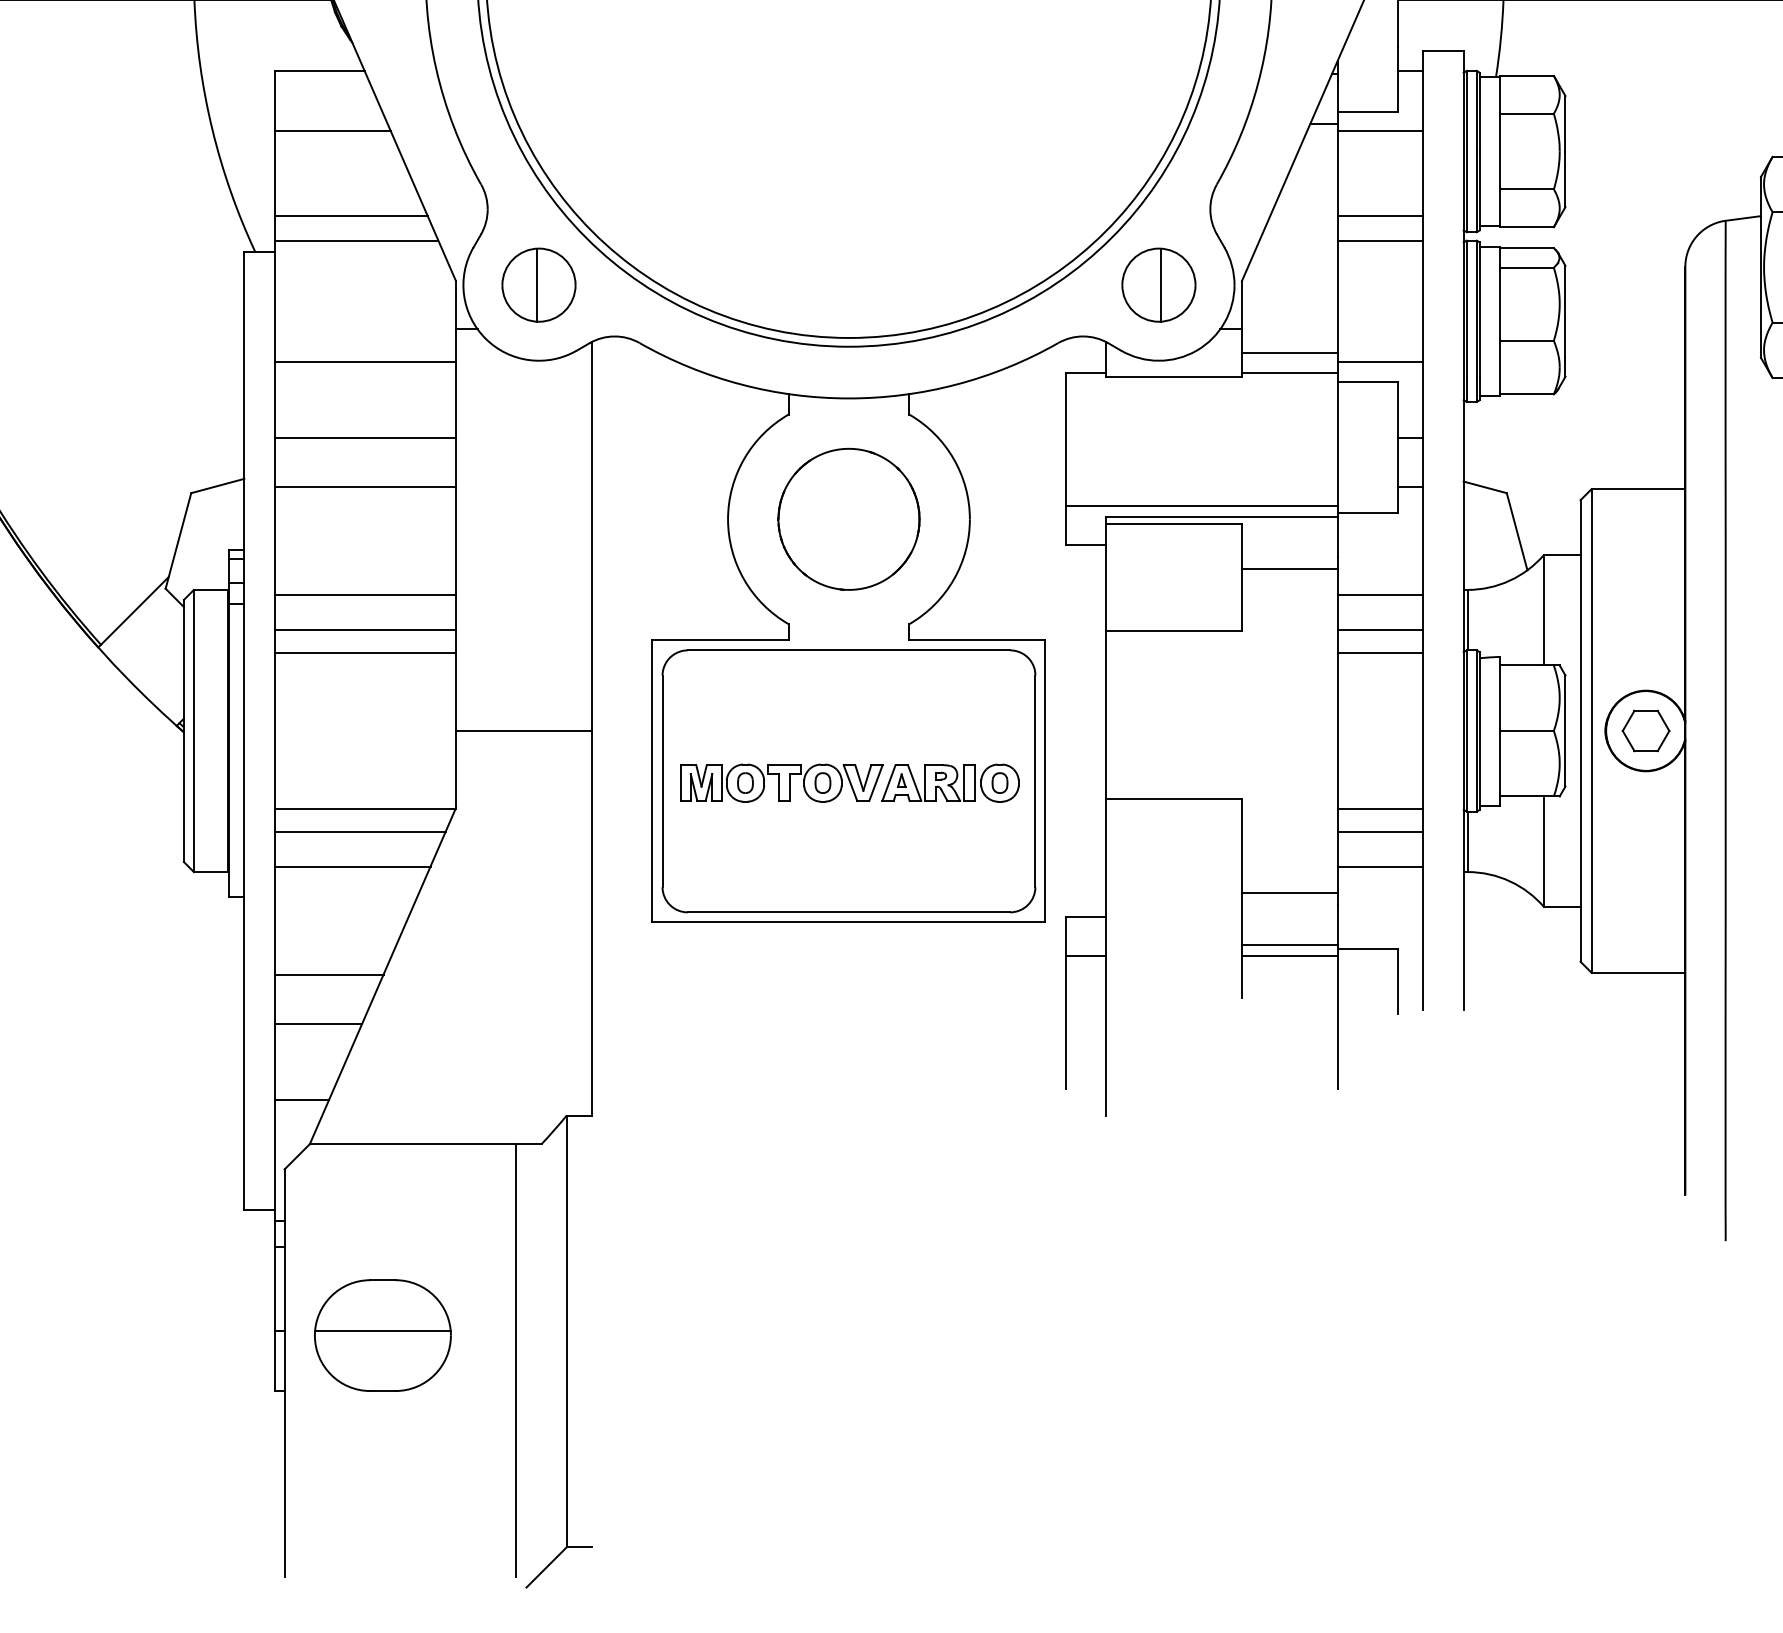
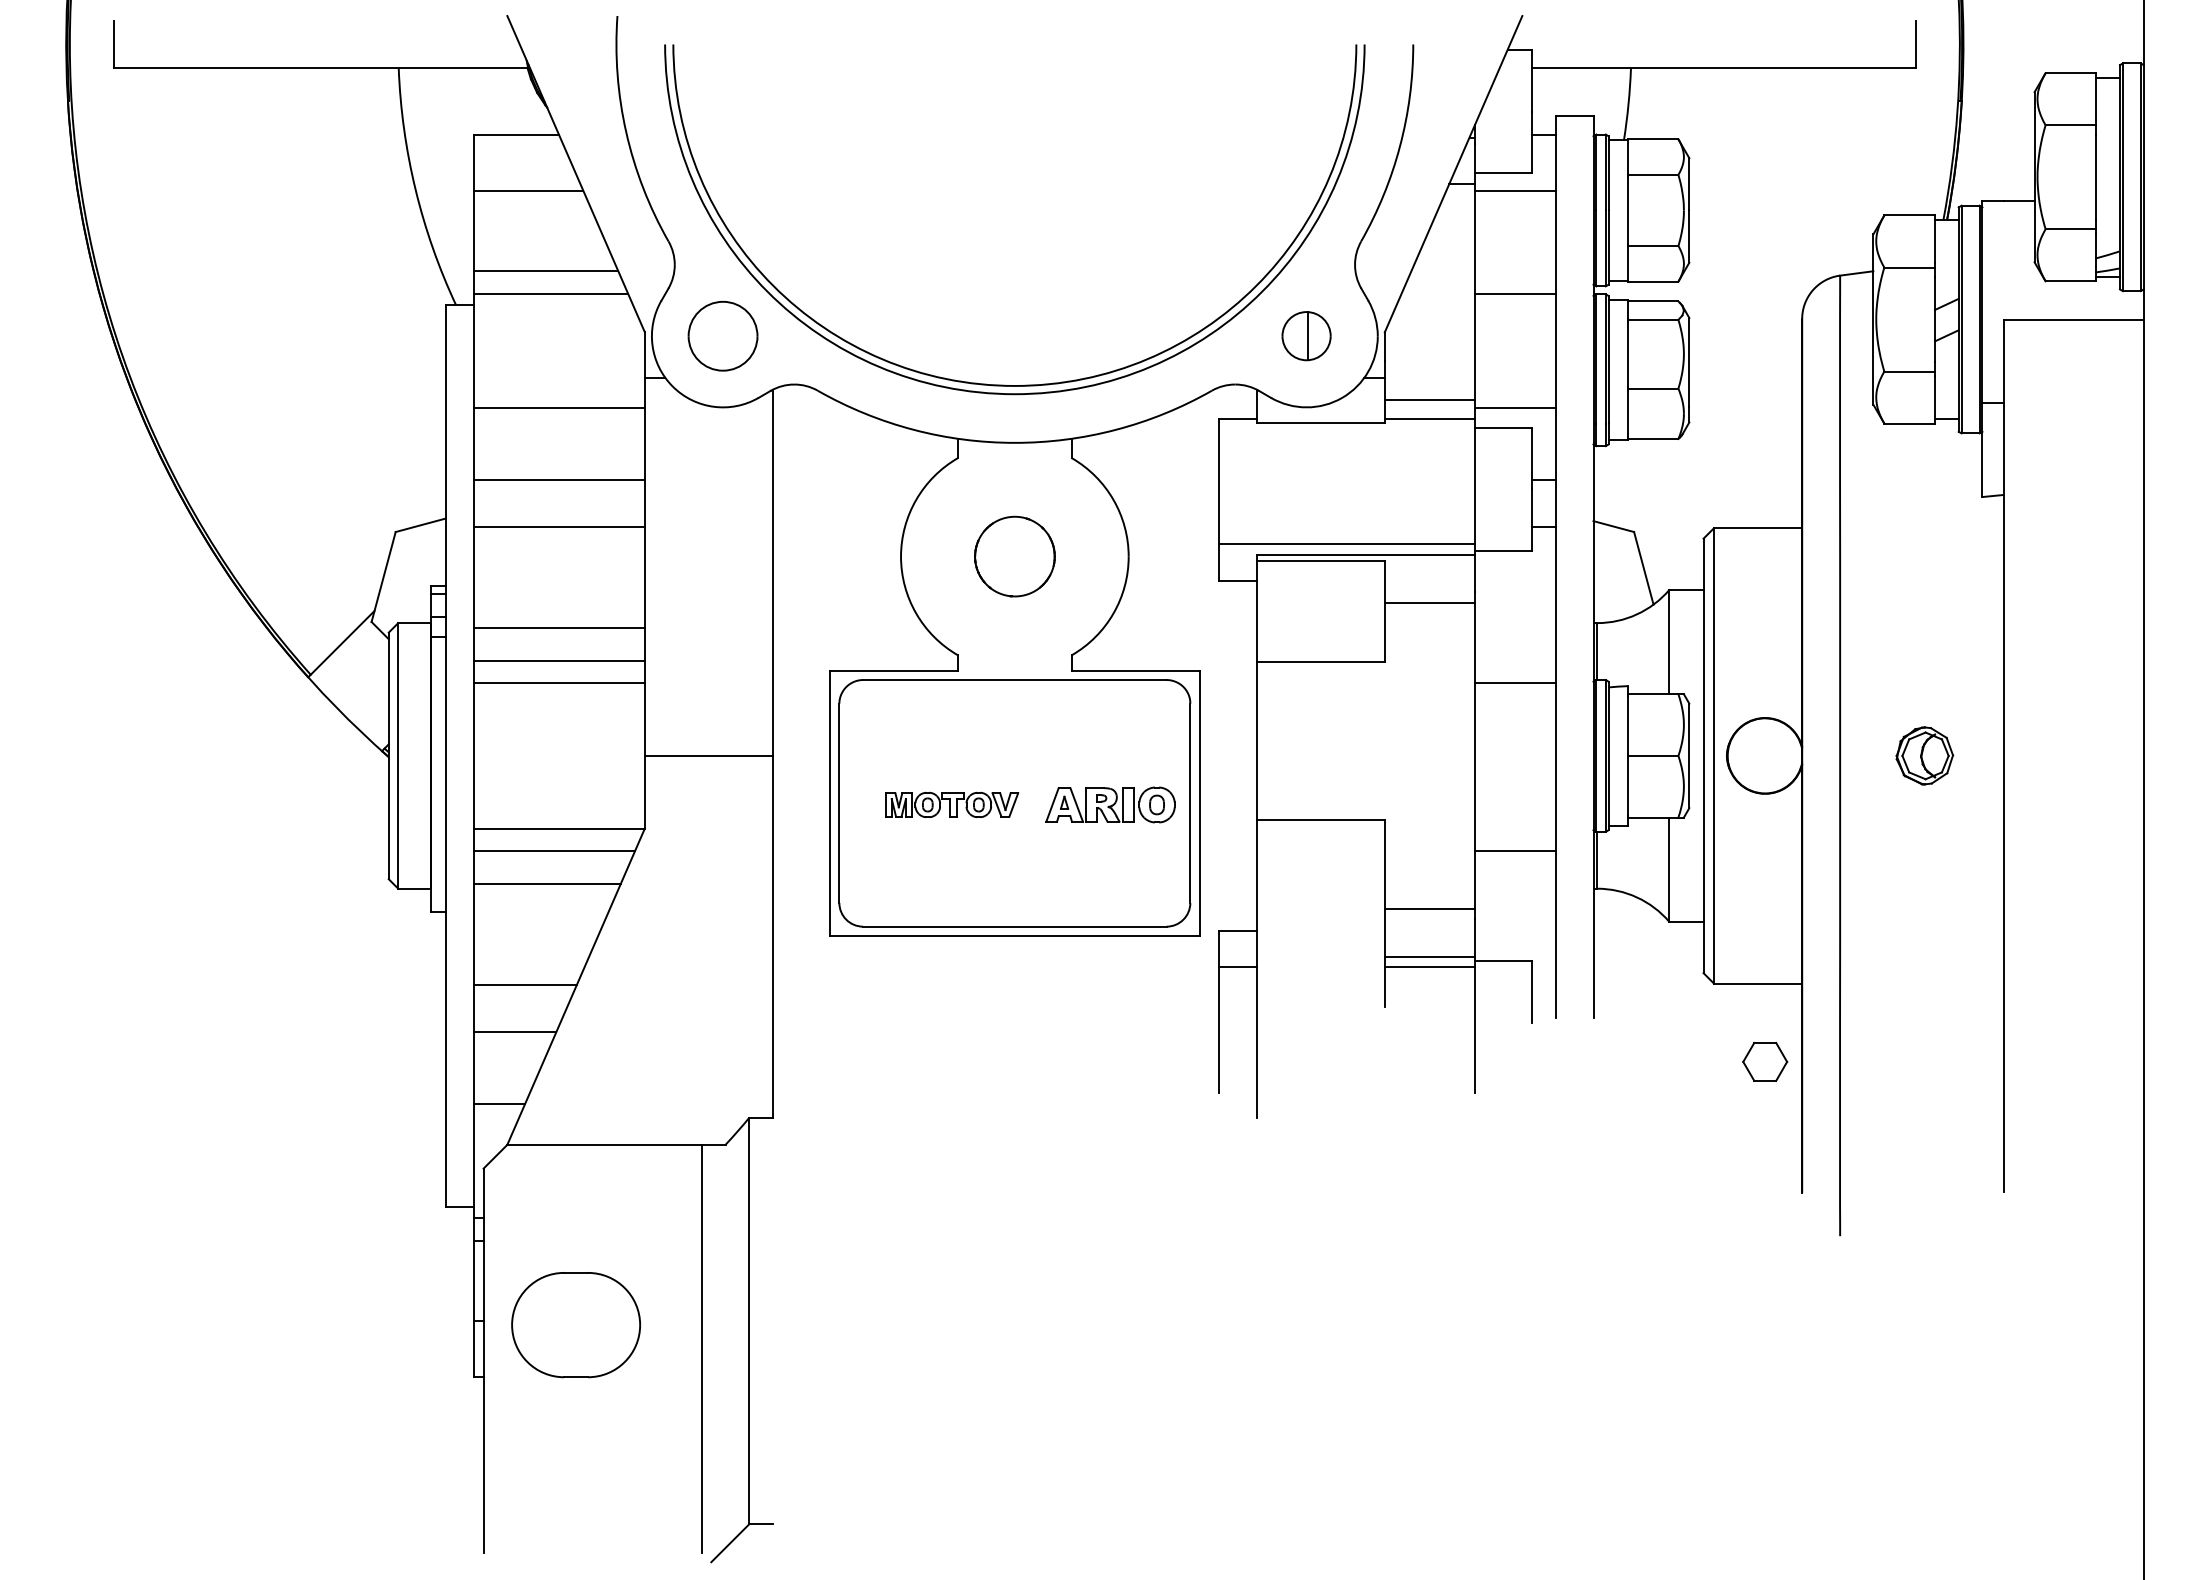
line: (1379, 215) -> (1514, 270), removed
line: (536, 284) -> (720, 335), removed
part: (1158, 284) -> (1306, 335), size x0.7
part: (848, 519) -> (1014, 556), size x0.6
line: (1379, 595) -> (1514, 628), removed
line: (1379, 630) -> (1514, 661), removed
part: (1646, 730) -> (1765, 1061), moved
part: (781, 782) -> (951, 804), size x0.7
line: (1379, 809) -> (1514, 829), removed
line: (1379, 866) -> (1514, 883), removed
line: (383, 1331) -> (576, 1321), removed

